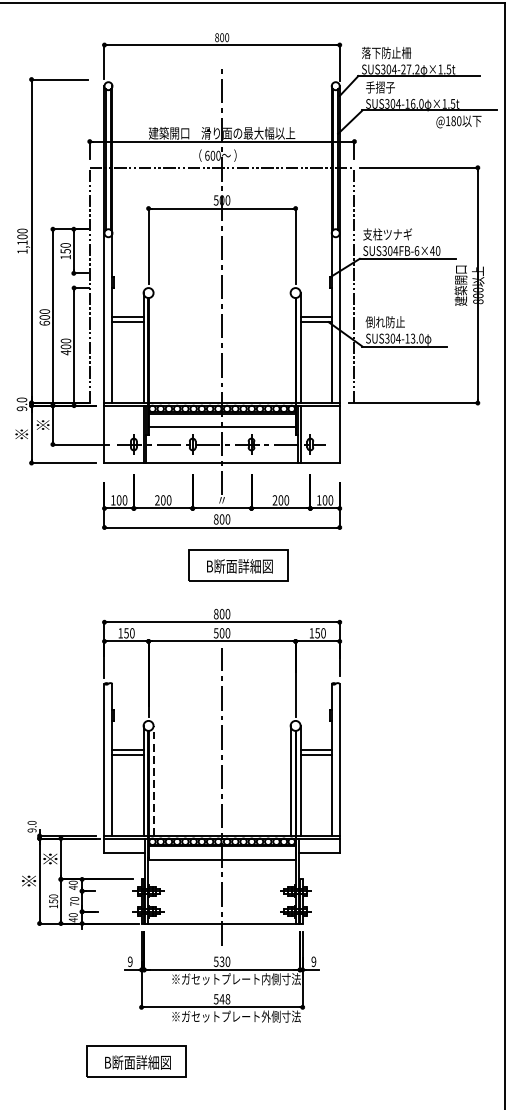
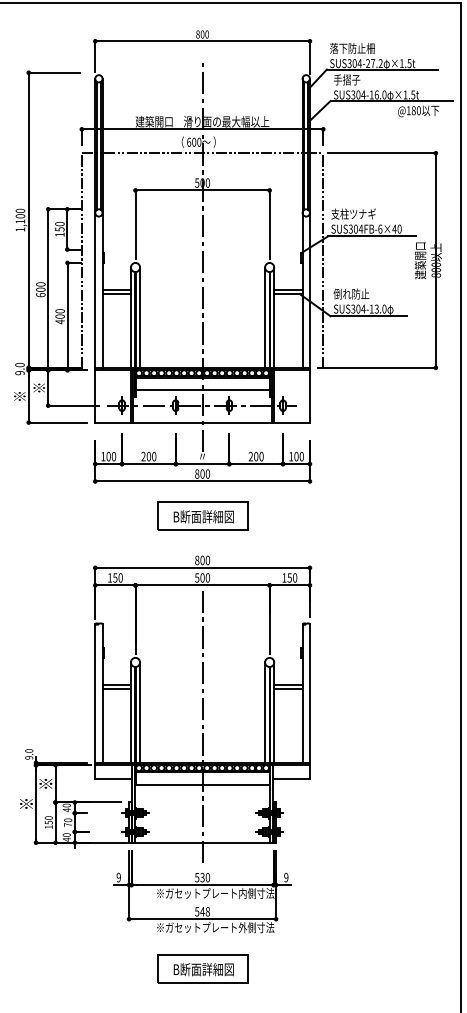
line: (154, 347) -> (140, 317), added
line: (291, 347) -> (265, 317), added
part: (238, 564) -> (202, 515), moved
line: (154, 780) -> (140, 712), dashed -> solid
part: (136, 1061) -> (202, 968), moved

